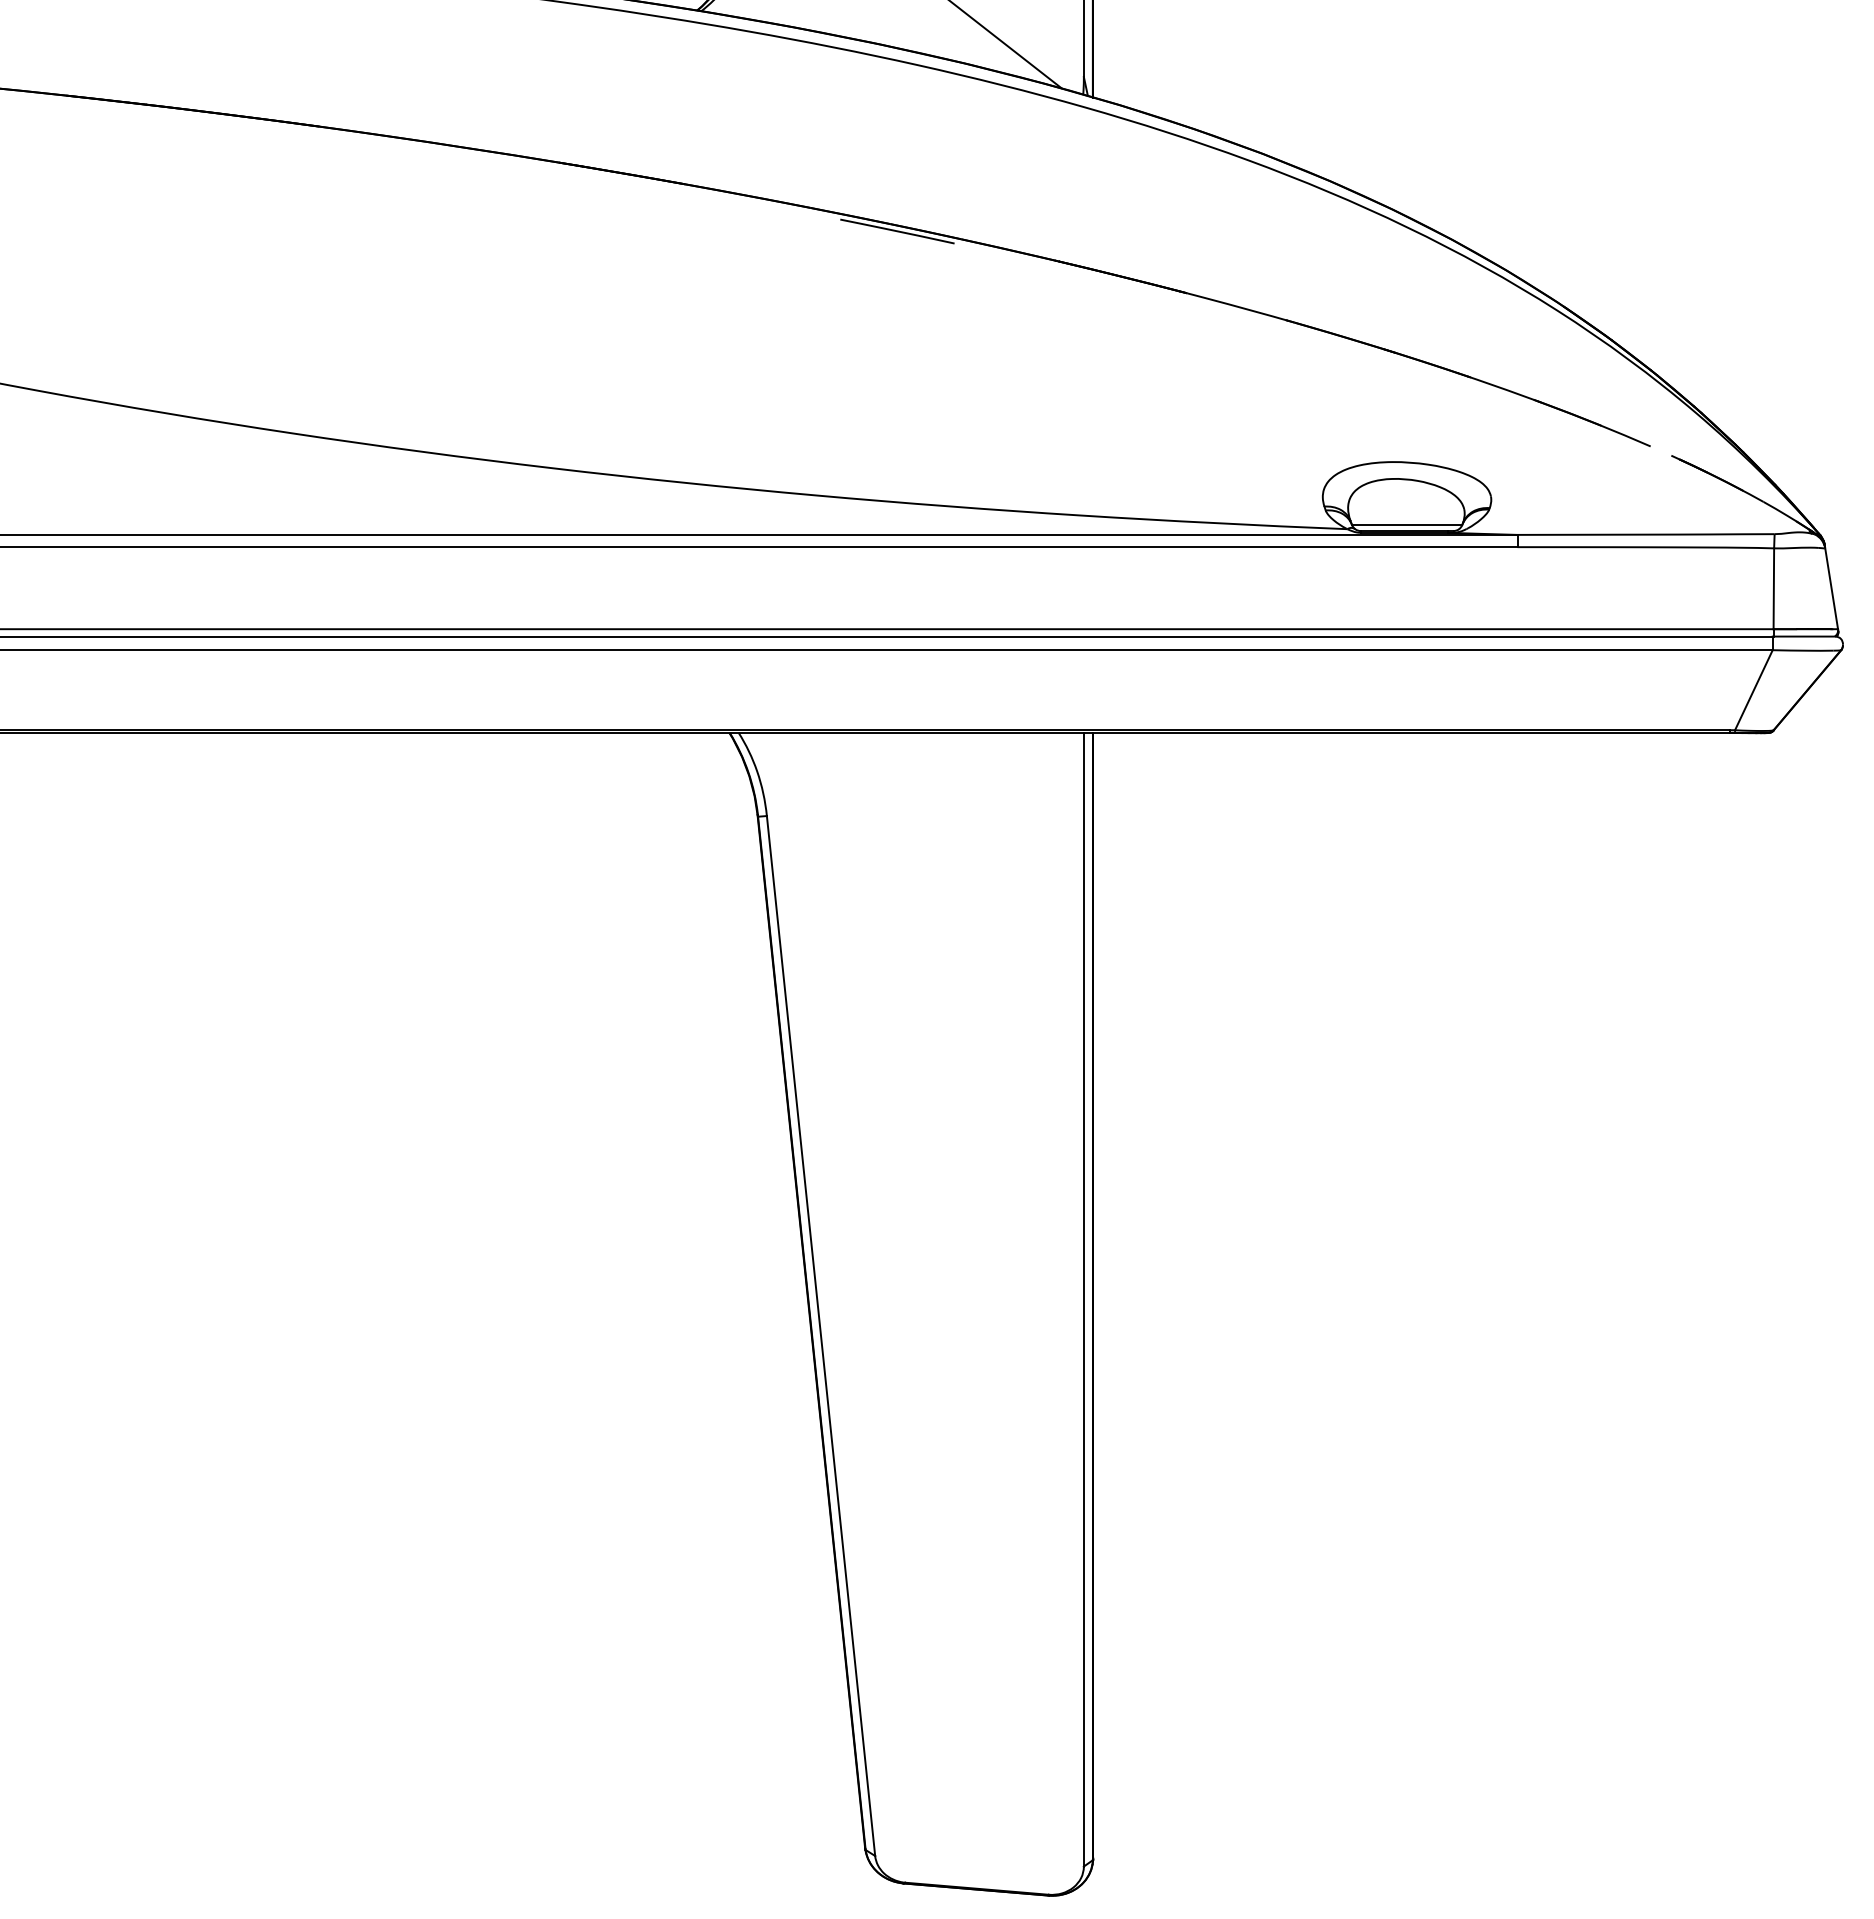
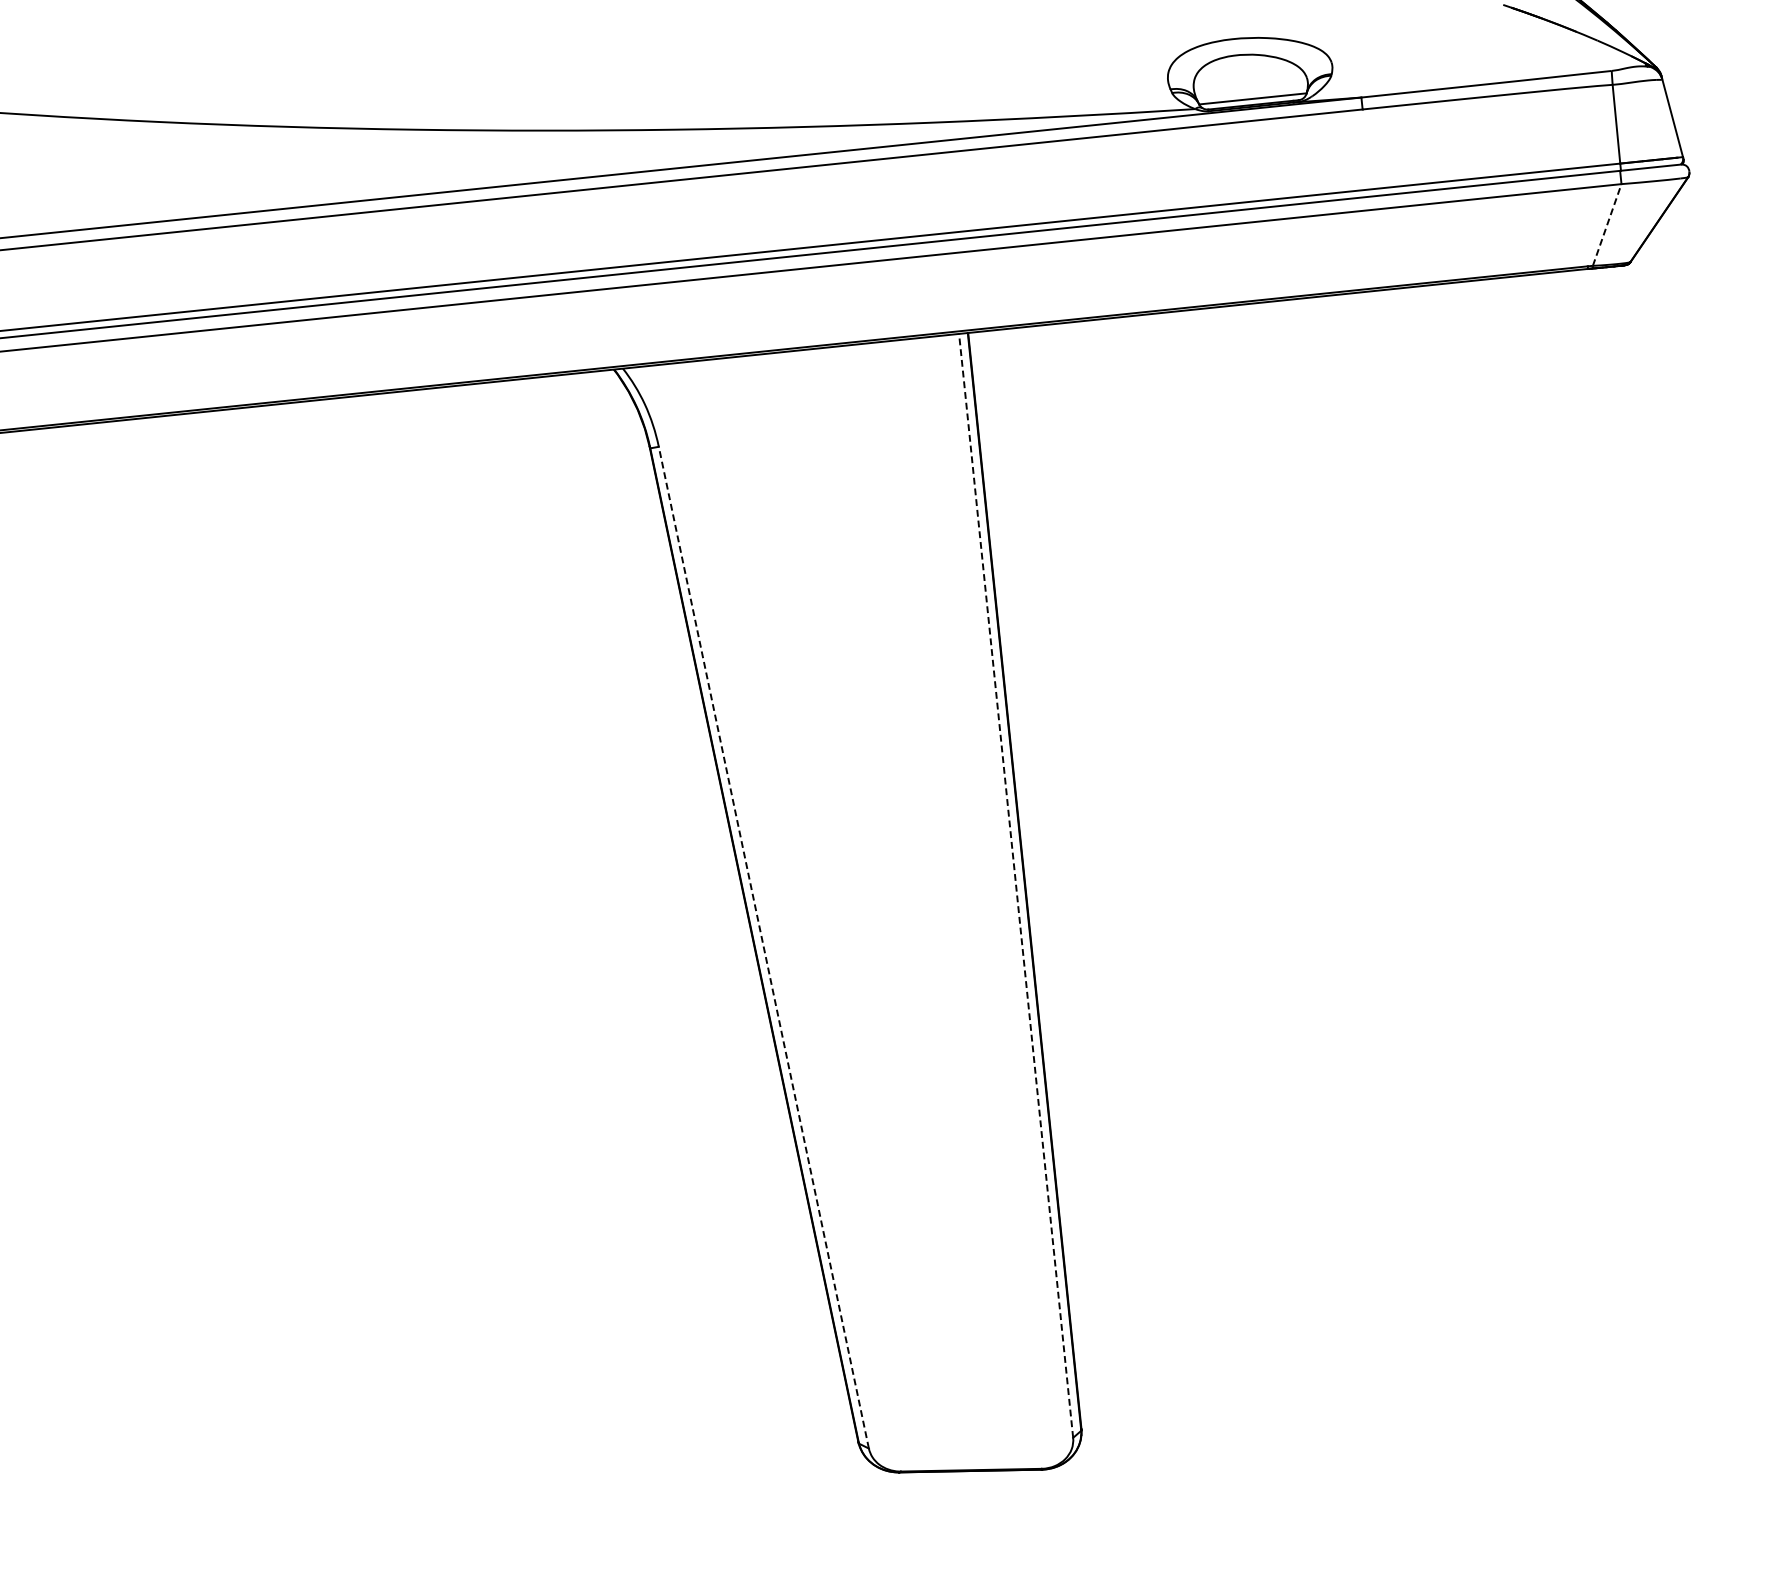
line: (1754, 689) -> (1607, 224), solid -> dashed
line: (1083, 1299) -> (1015, 885), solid -> dashed
line: (821, 1336) -> (764, 948), solid -> dashed

